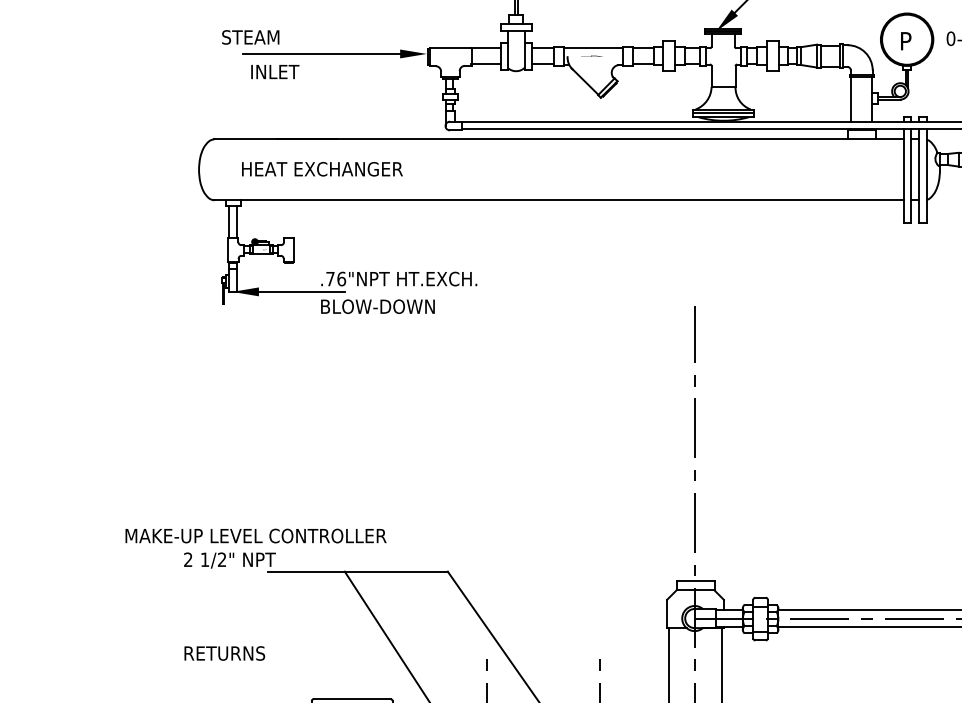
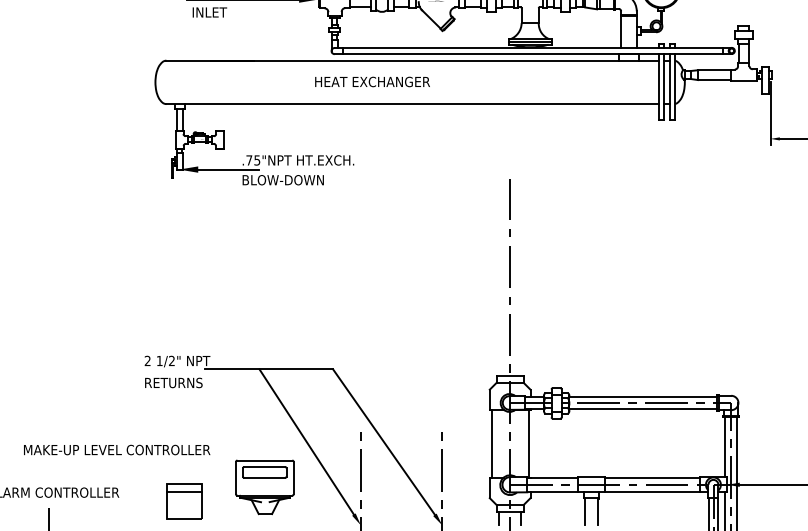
text: (322, 168) -> (372, 81), moved
text: (341, 279) -> (257, 160), .76"NPT -> .75"NPT
text: (256, 535) -> (117, 449), moved
text: (224, 652) -> (173, 382), moved

